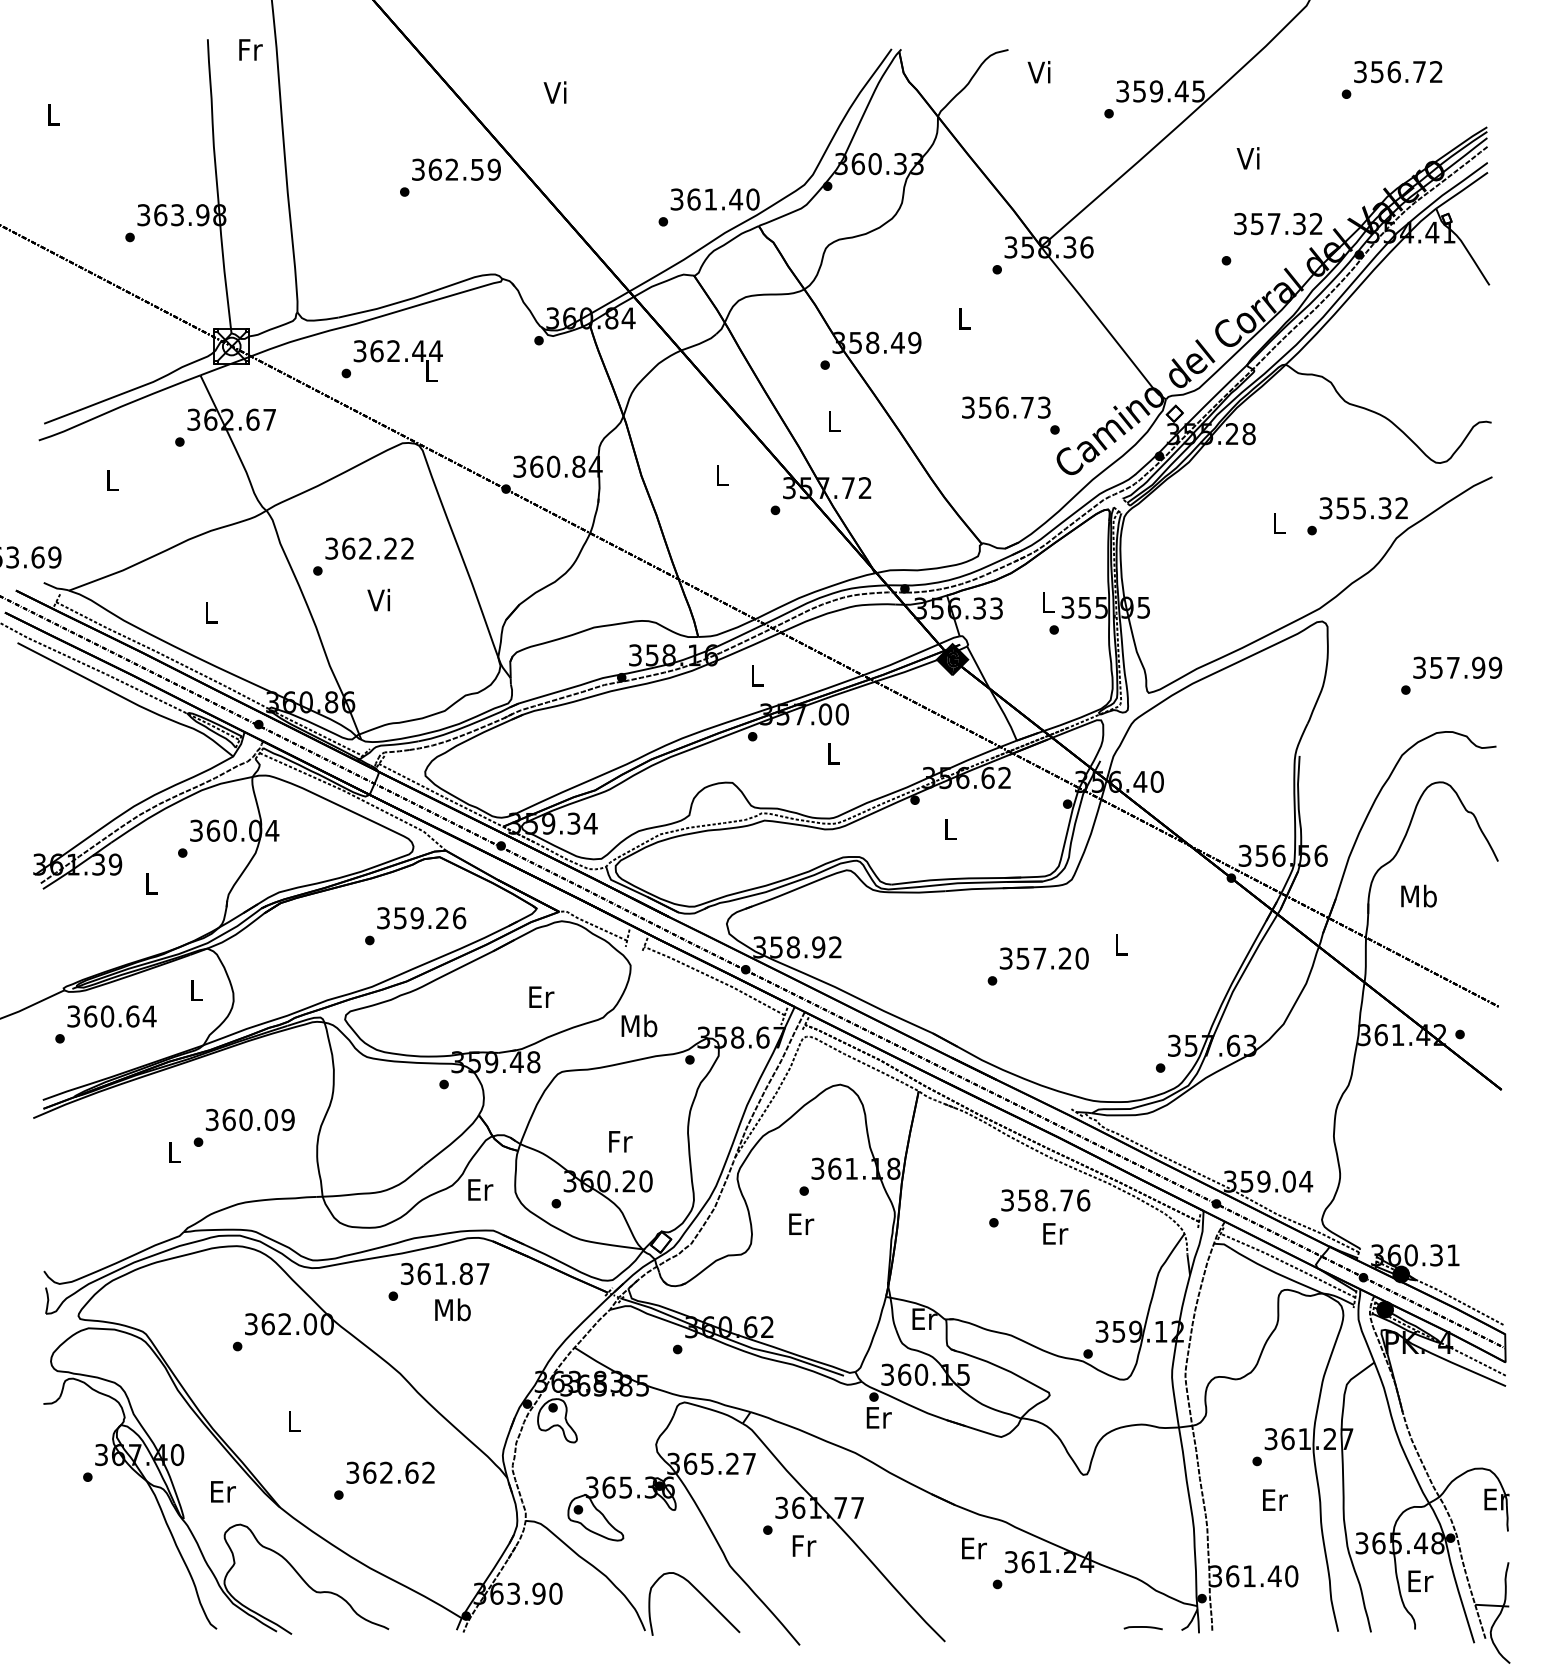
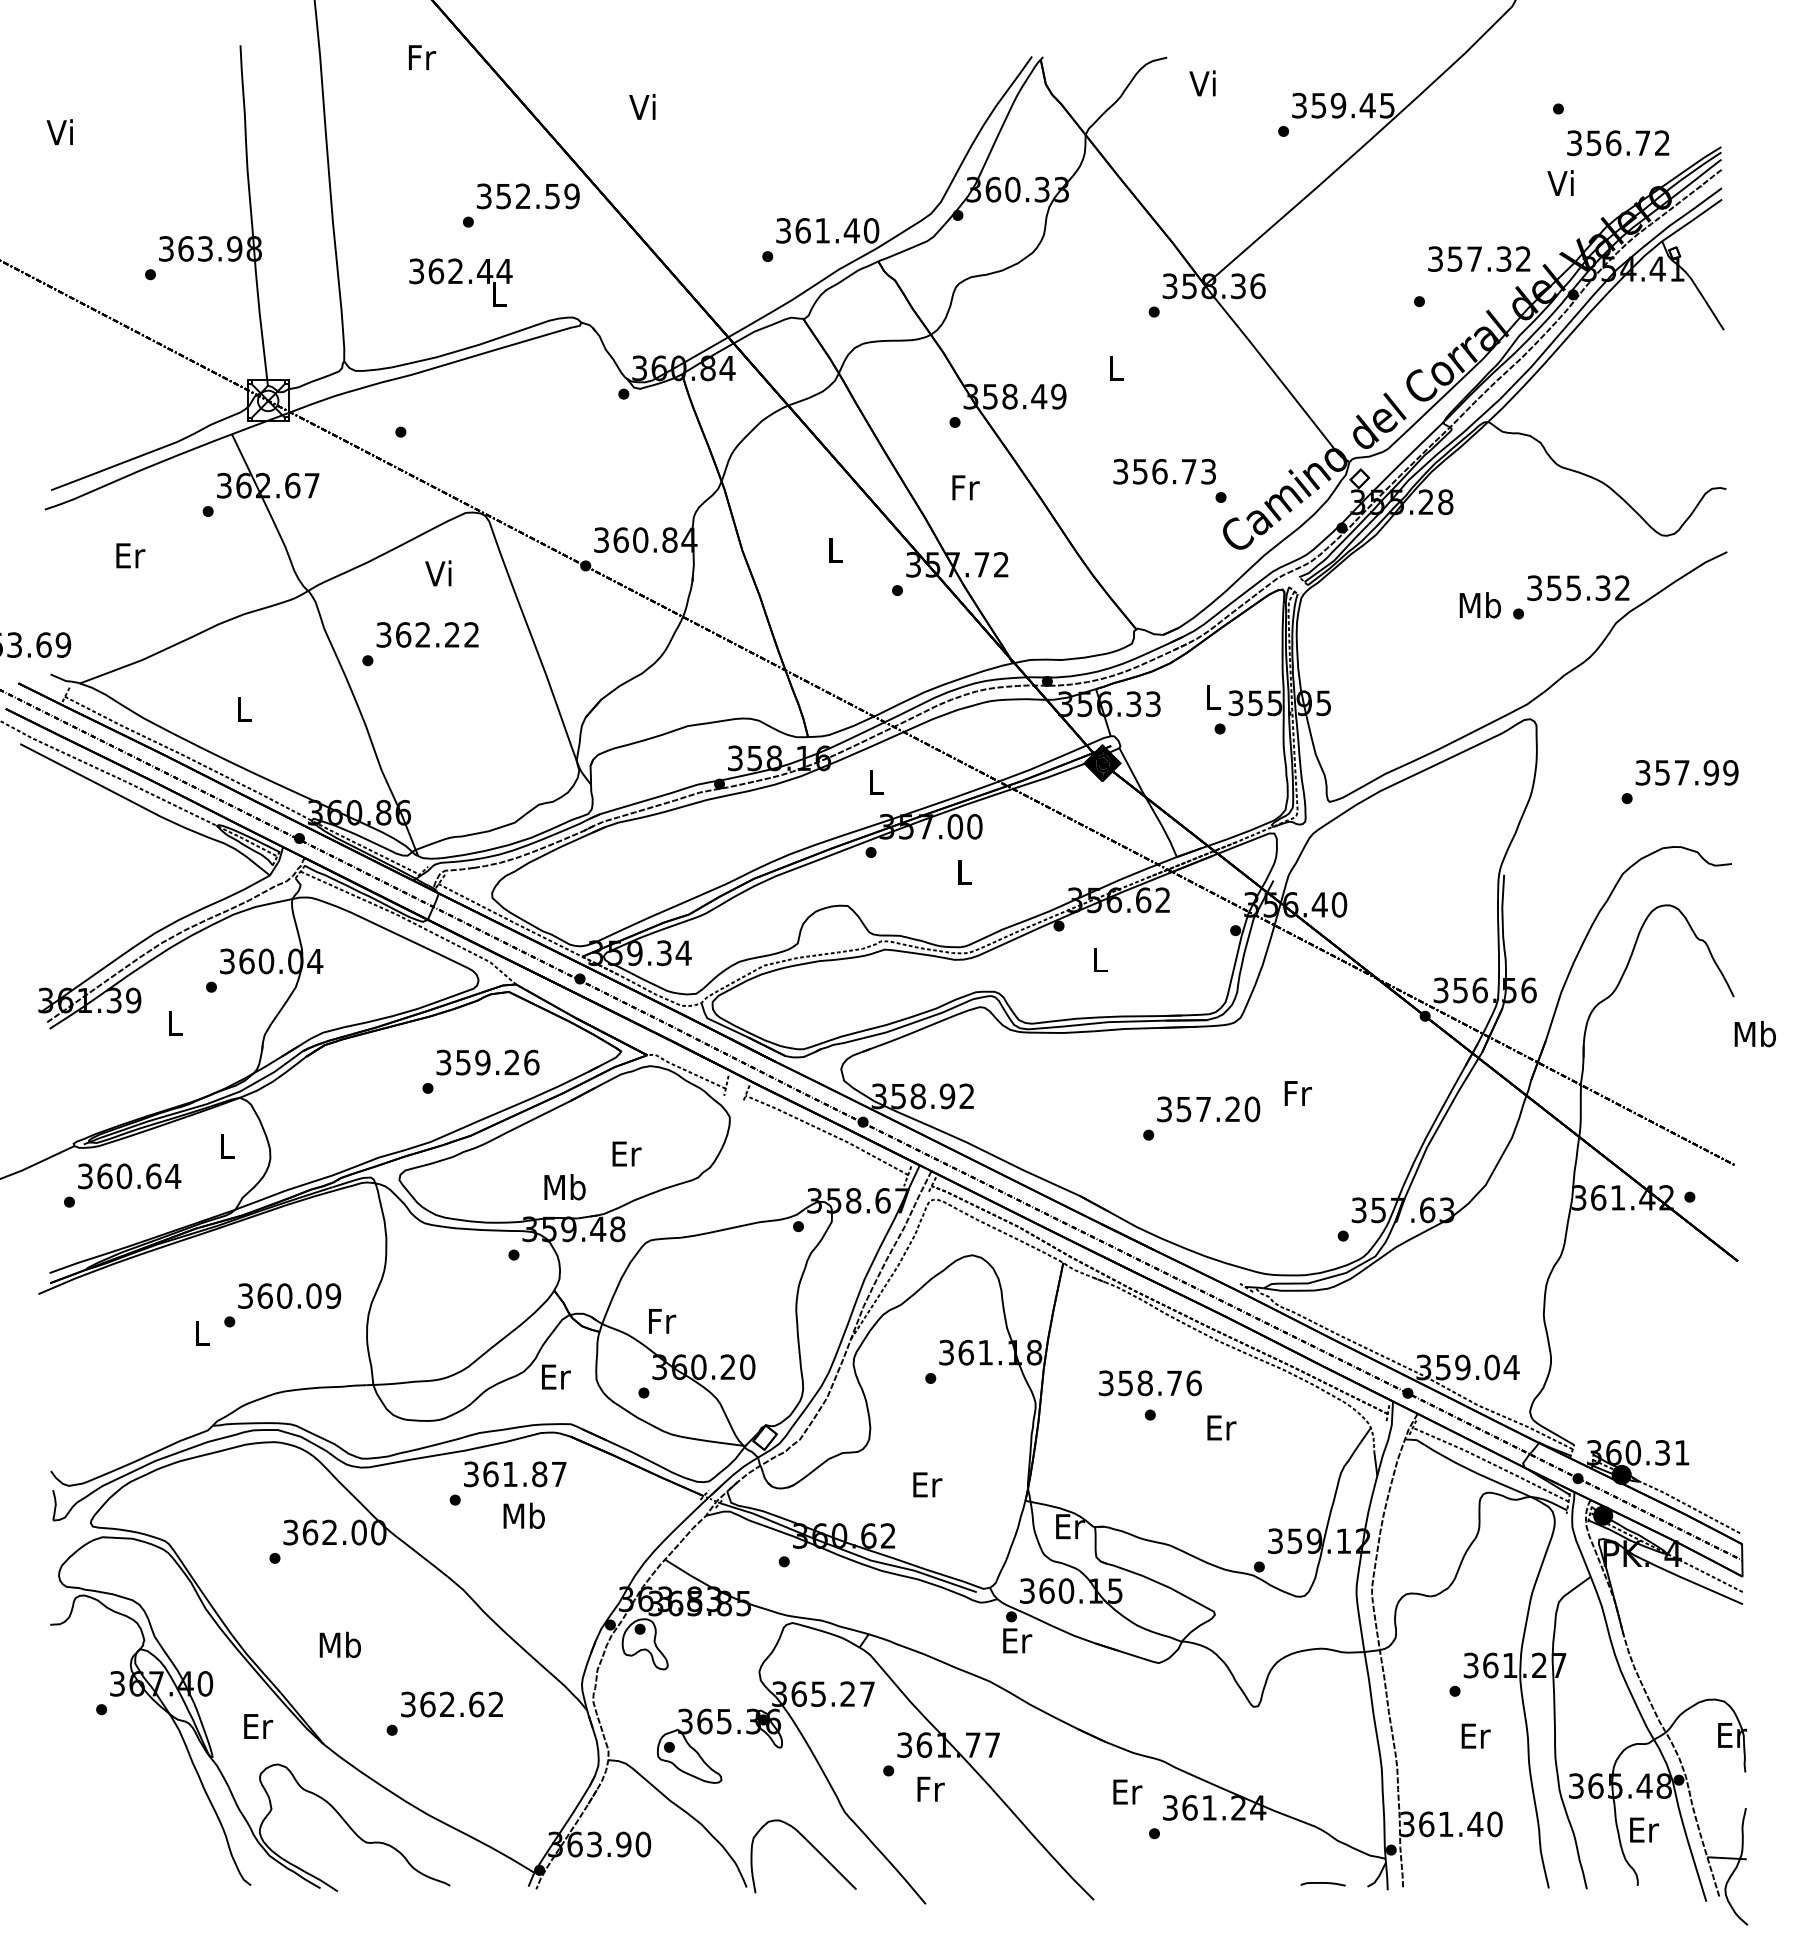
text: (251, 49) -> (422, 57), moved
text: (1398, 72) -> (1618, 143), moved
text: (51, 114) -> (59, 132), L -> Vi
text: (1248, 157) -> (1560, 182), moved
text: (435, 169) -> (503, 196), 362.59 -> 352.59
text: (397, 360) -> (460, 282), moved
text: (834, 421) -> (965, 487), L -> Fr
text: (112, 480) -> (130, 555), L -> Er
text: (1279, 523) -> (1480, 605), L -> Mb
text: (378, 600) -> (438, 573), moved
text: (1418, 896) -> (1754, 1034), moved
text: (1121, 944) -> (1297, 1093), L -> Fr
text: (638, 1026) -> (564, 1187), moved
text: (620, 1141) -> (662, 1321), moved
text: (1045, 1200) -> (1149, 1383), moved
text: (801, 1223) -> (927, 1484), moved
text: (294, 1420) -> (340, 1644), L -> Mb

